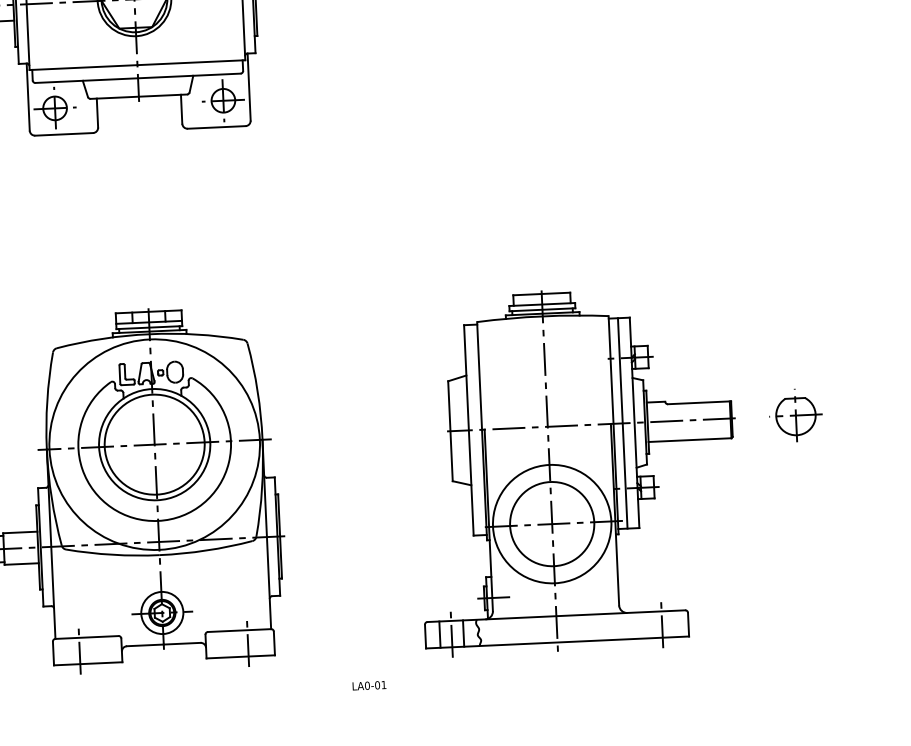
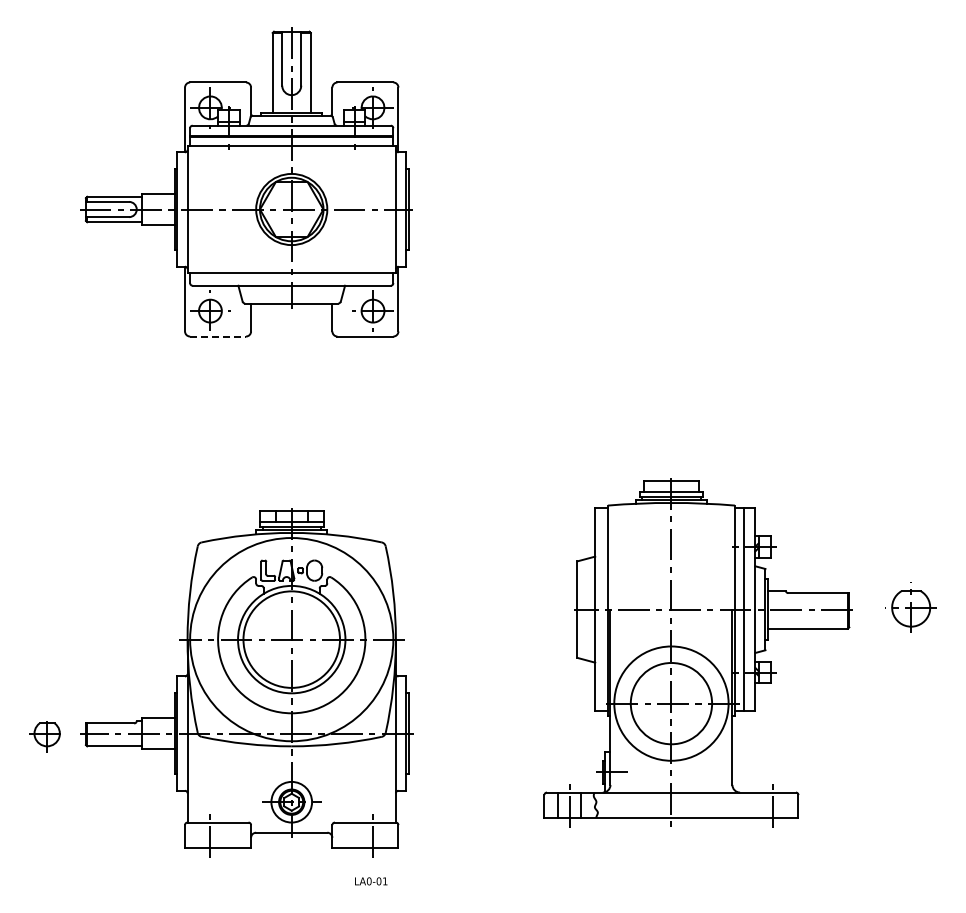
line: (64, 134) -> (218, 336), solid -> dashed
part: (795, 415) -> (910, 607), moved
part: (576, 469) -> (697, 652), moved
text: (369, 685) -> (371, 881), moved

